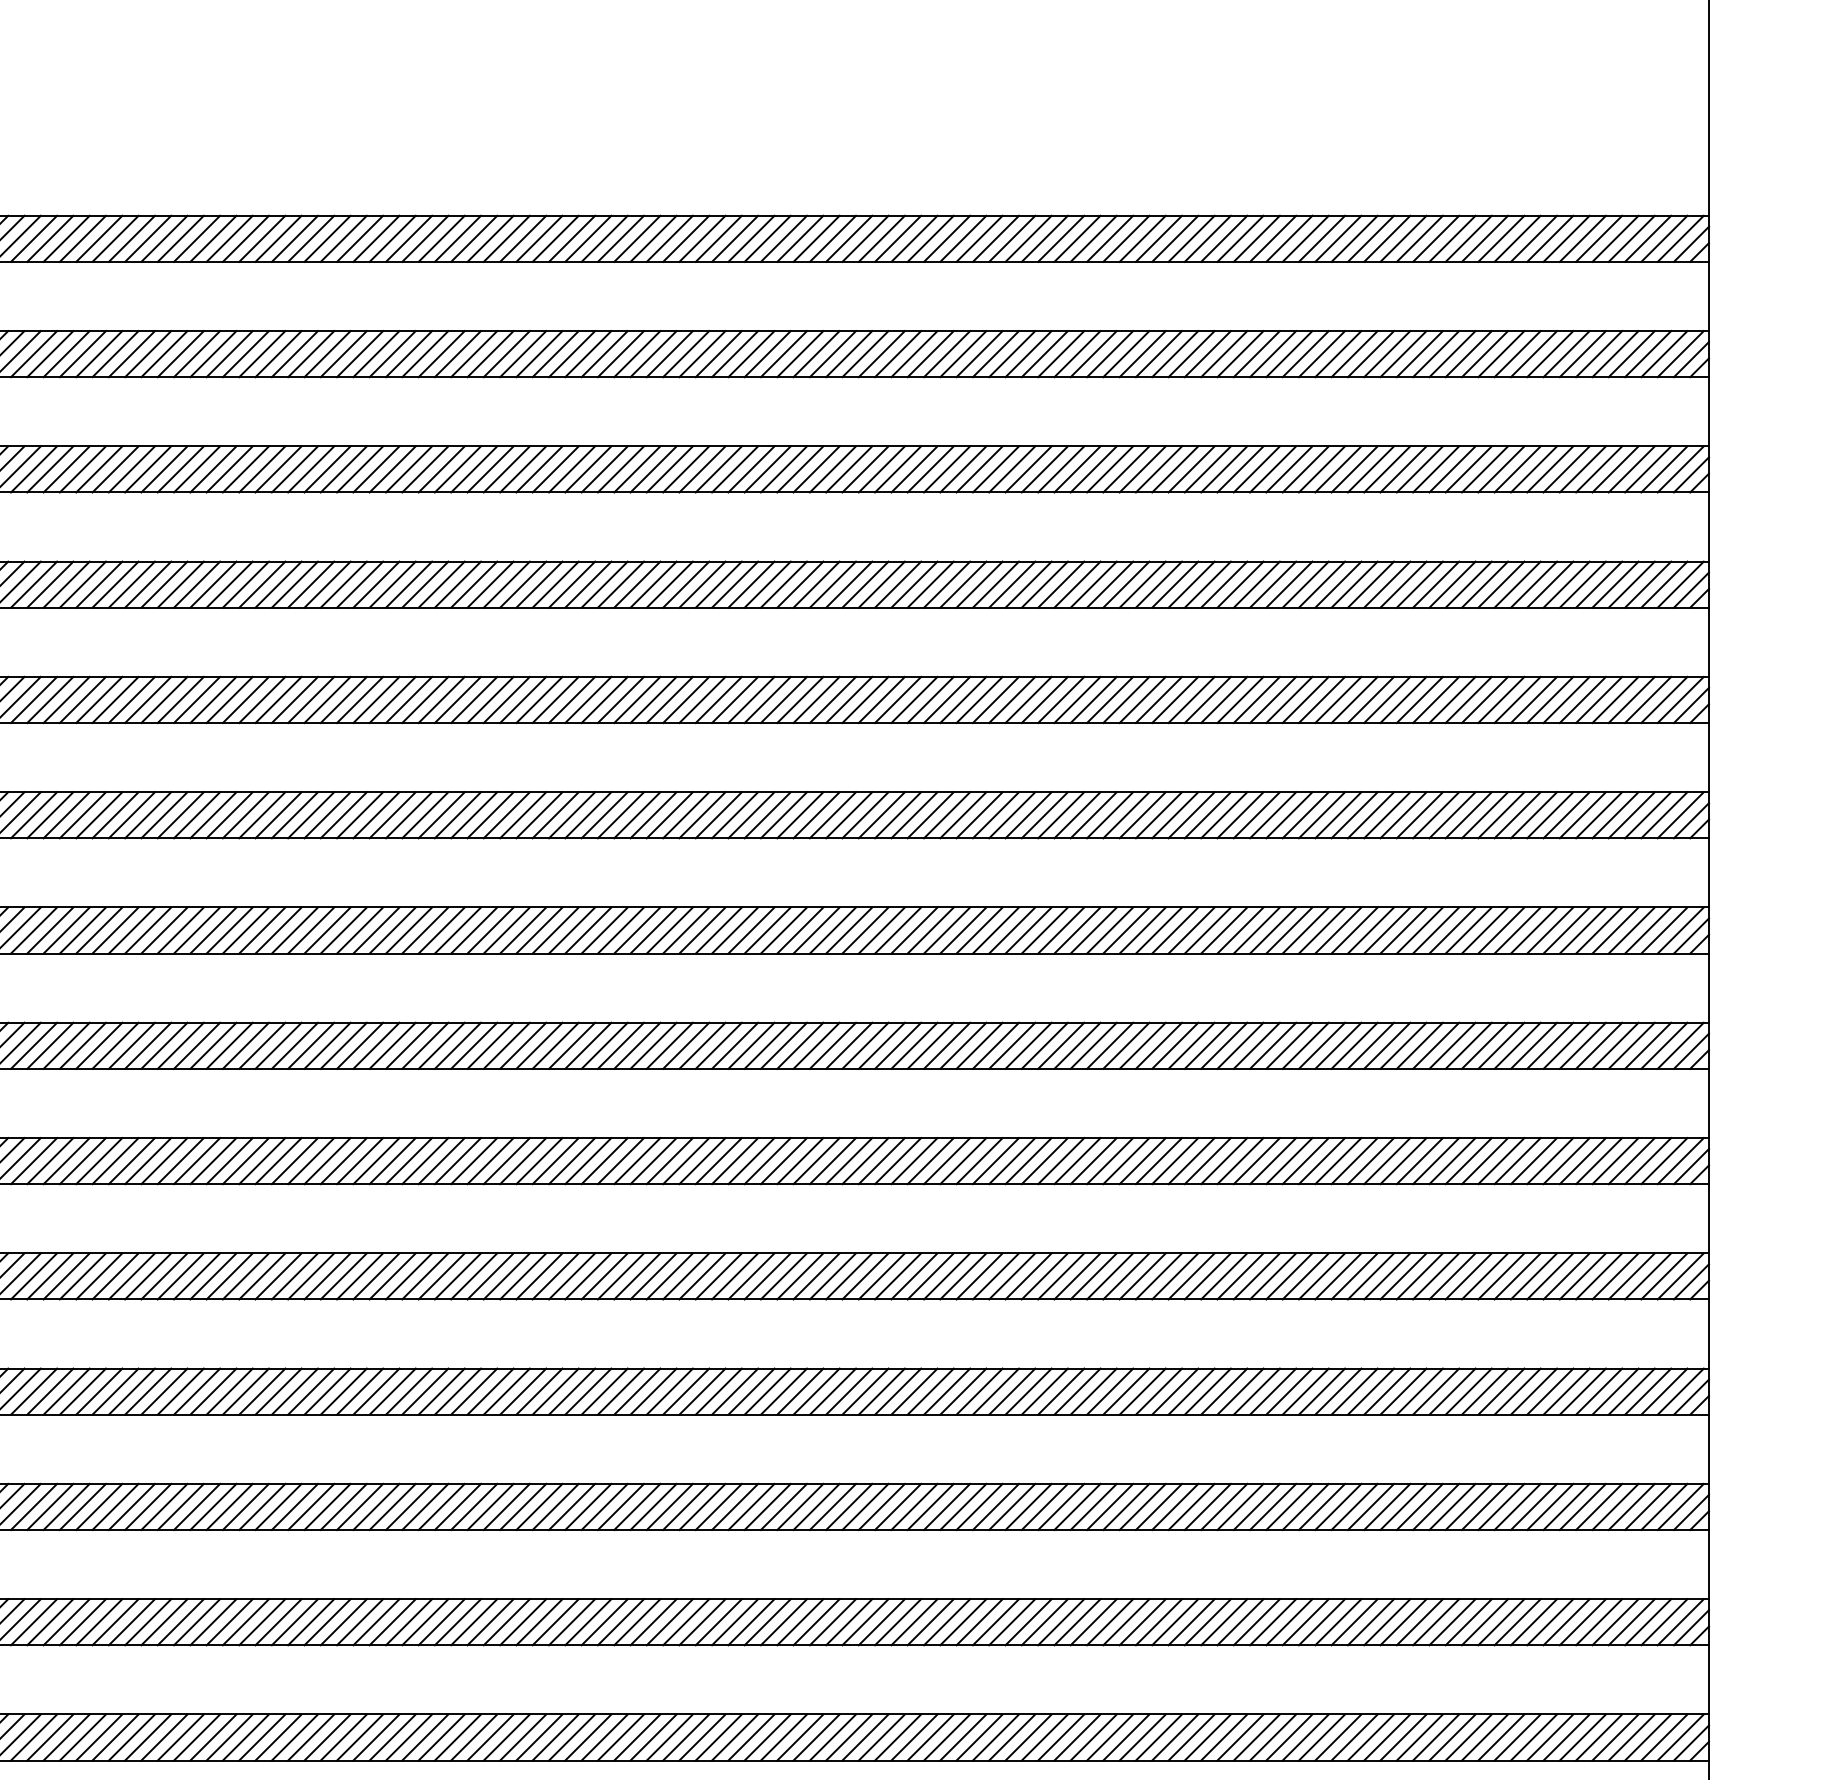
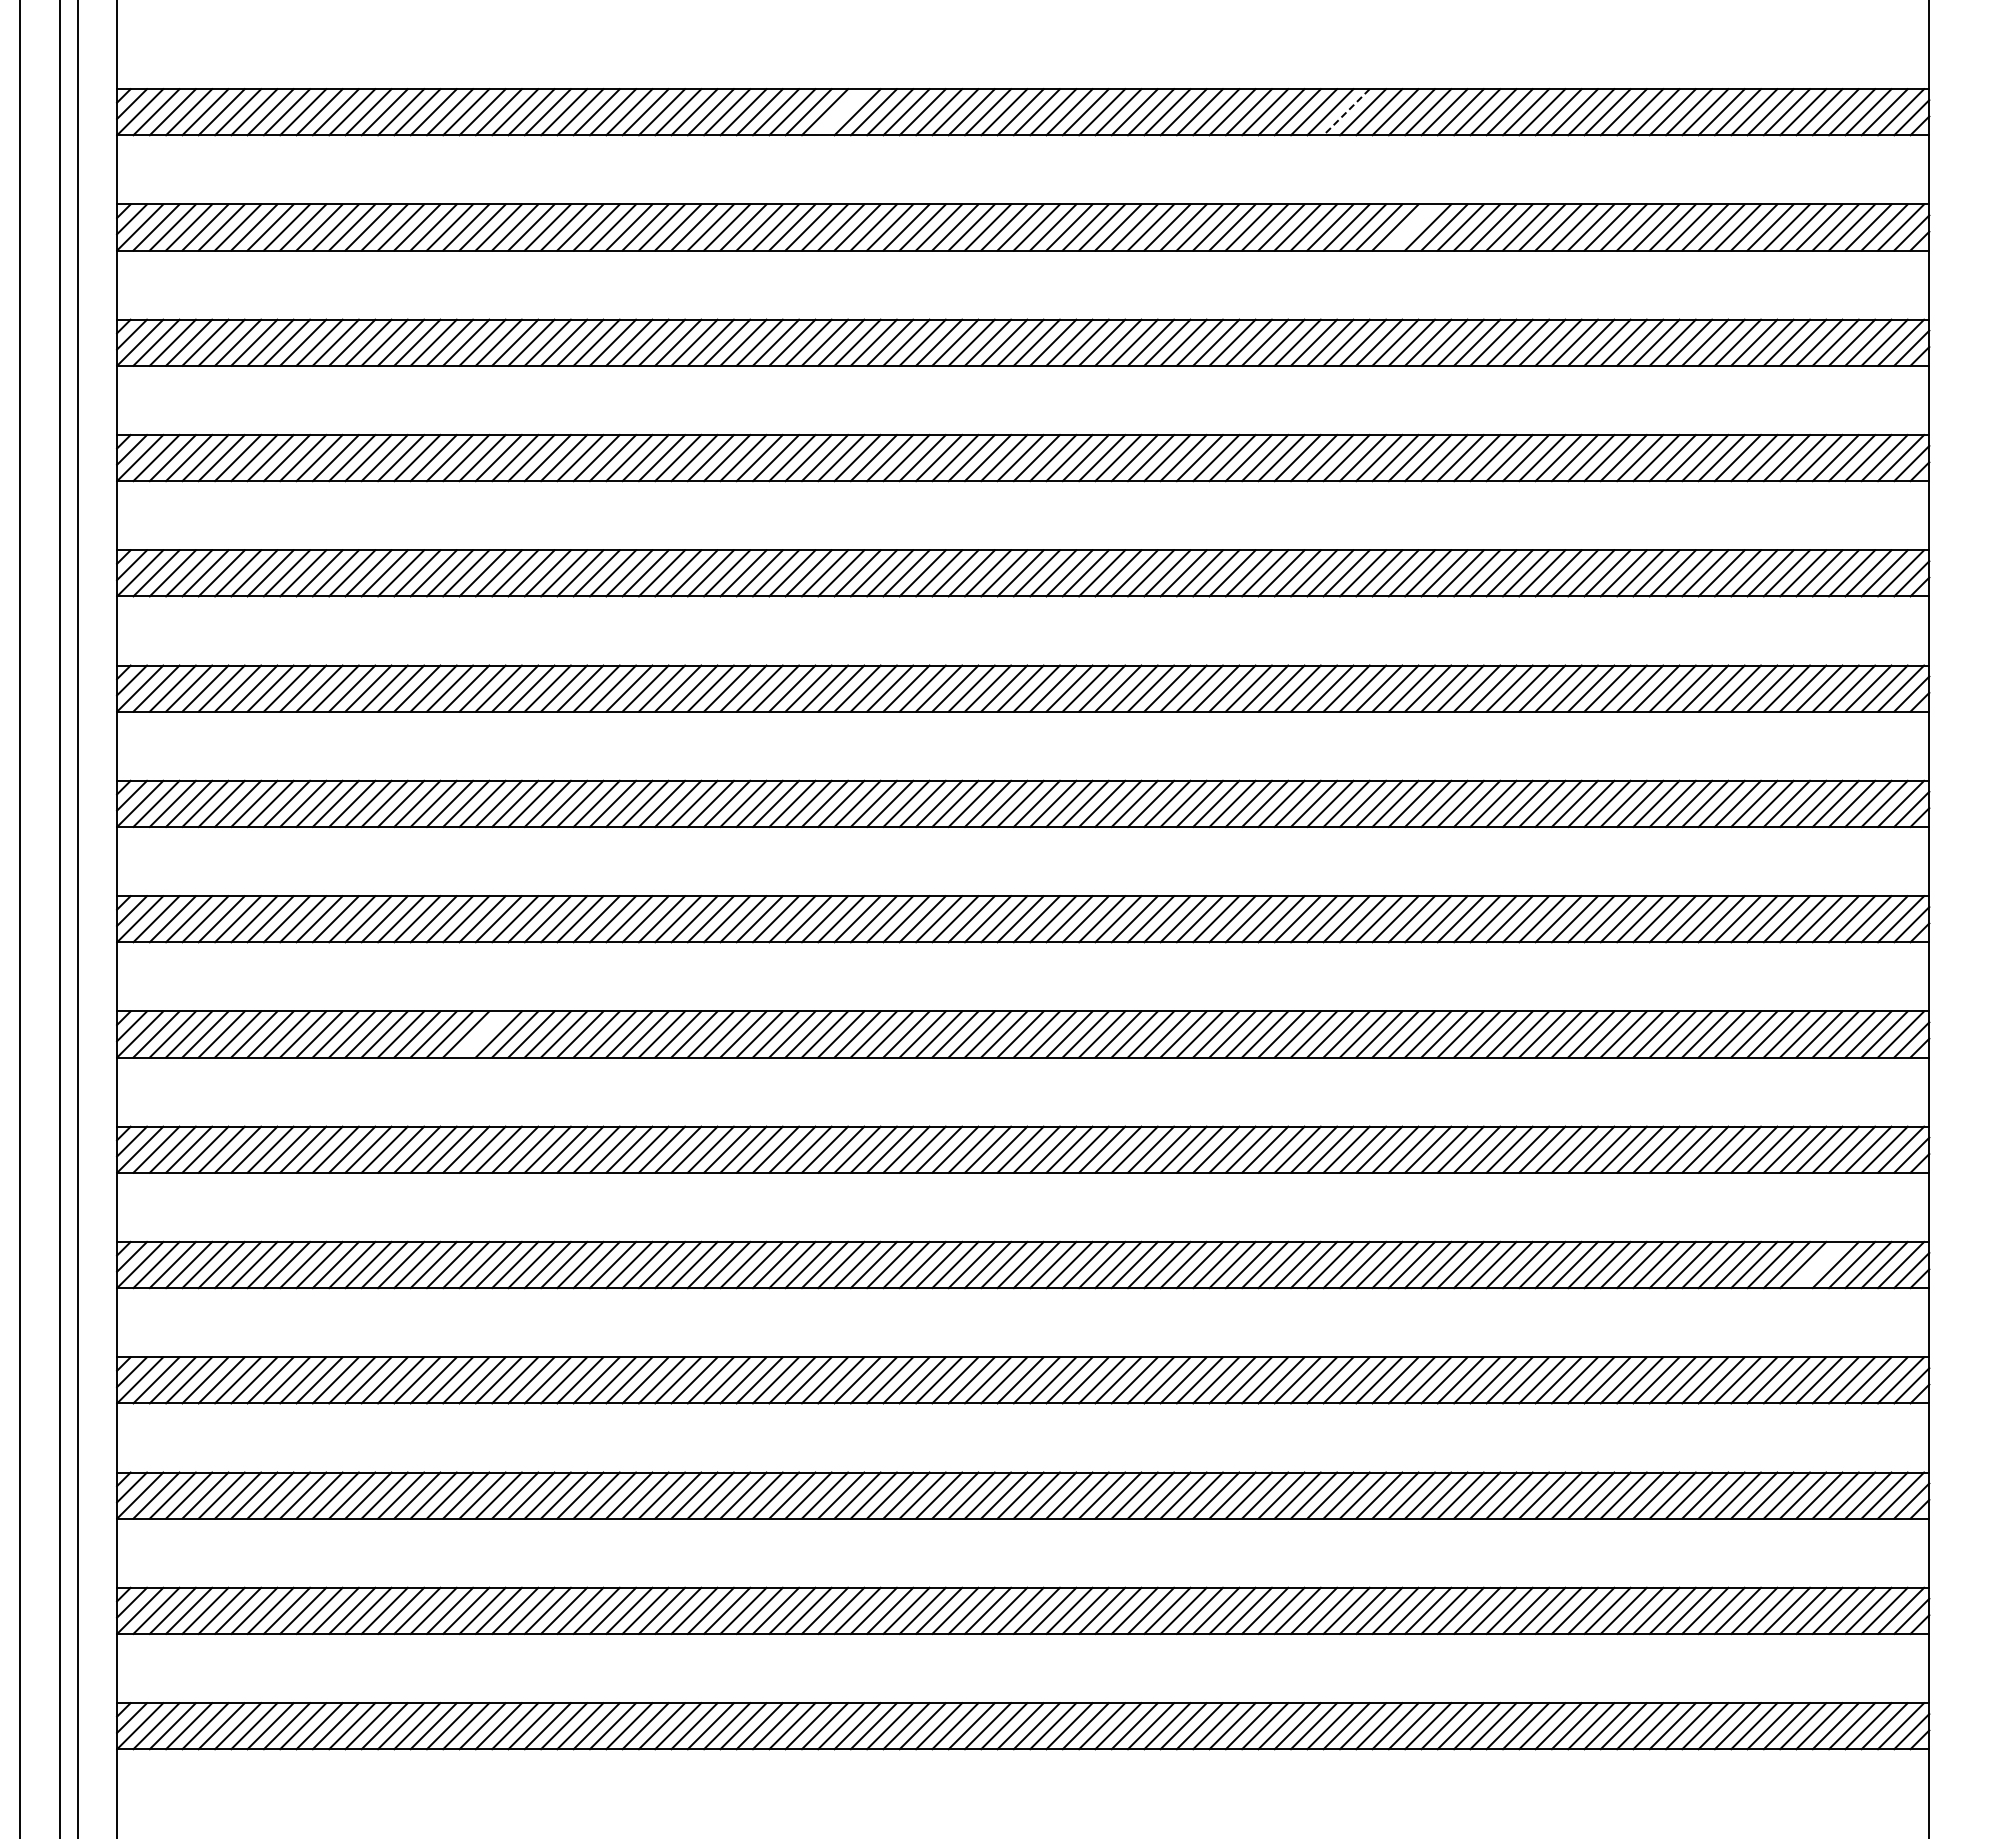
line: (621, 239) -> (841, 112), removed
line: (1126, 239) -> (1346, 112), solid -> dashed
line: (1191, 354) -> (1411, 227), removed
line: (262, 1161) -> (482, 1034), removed
line: (1599, 1391) -> (1819, 1264), removed

